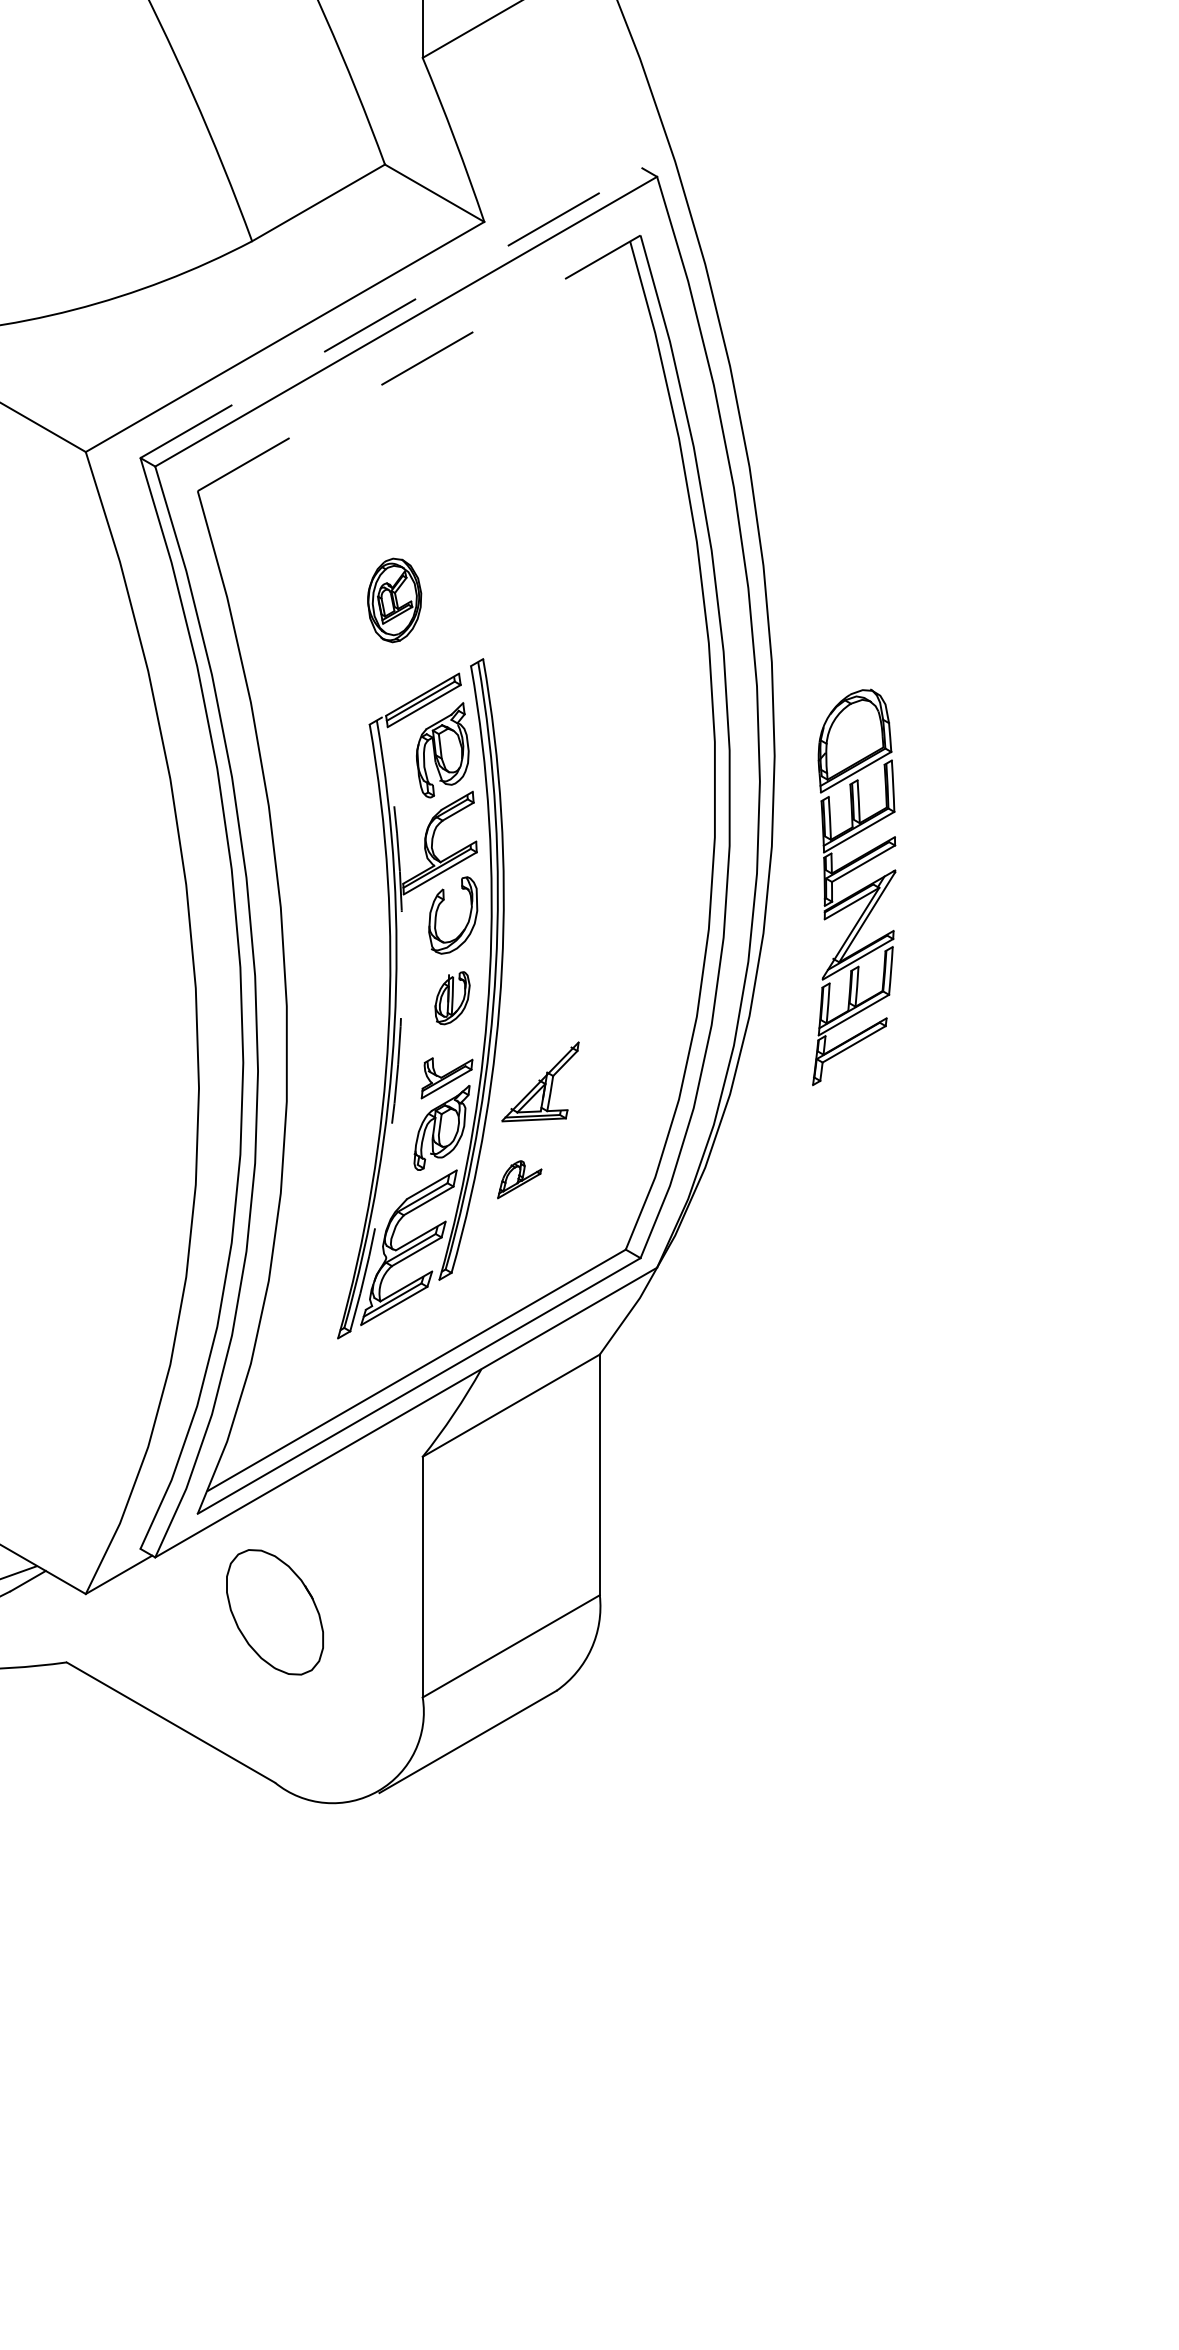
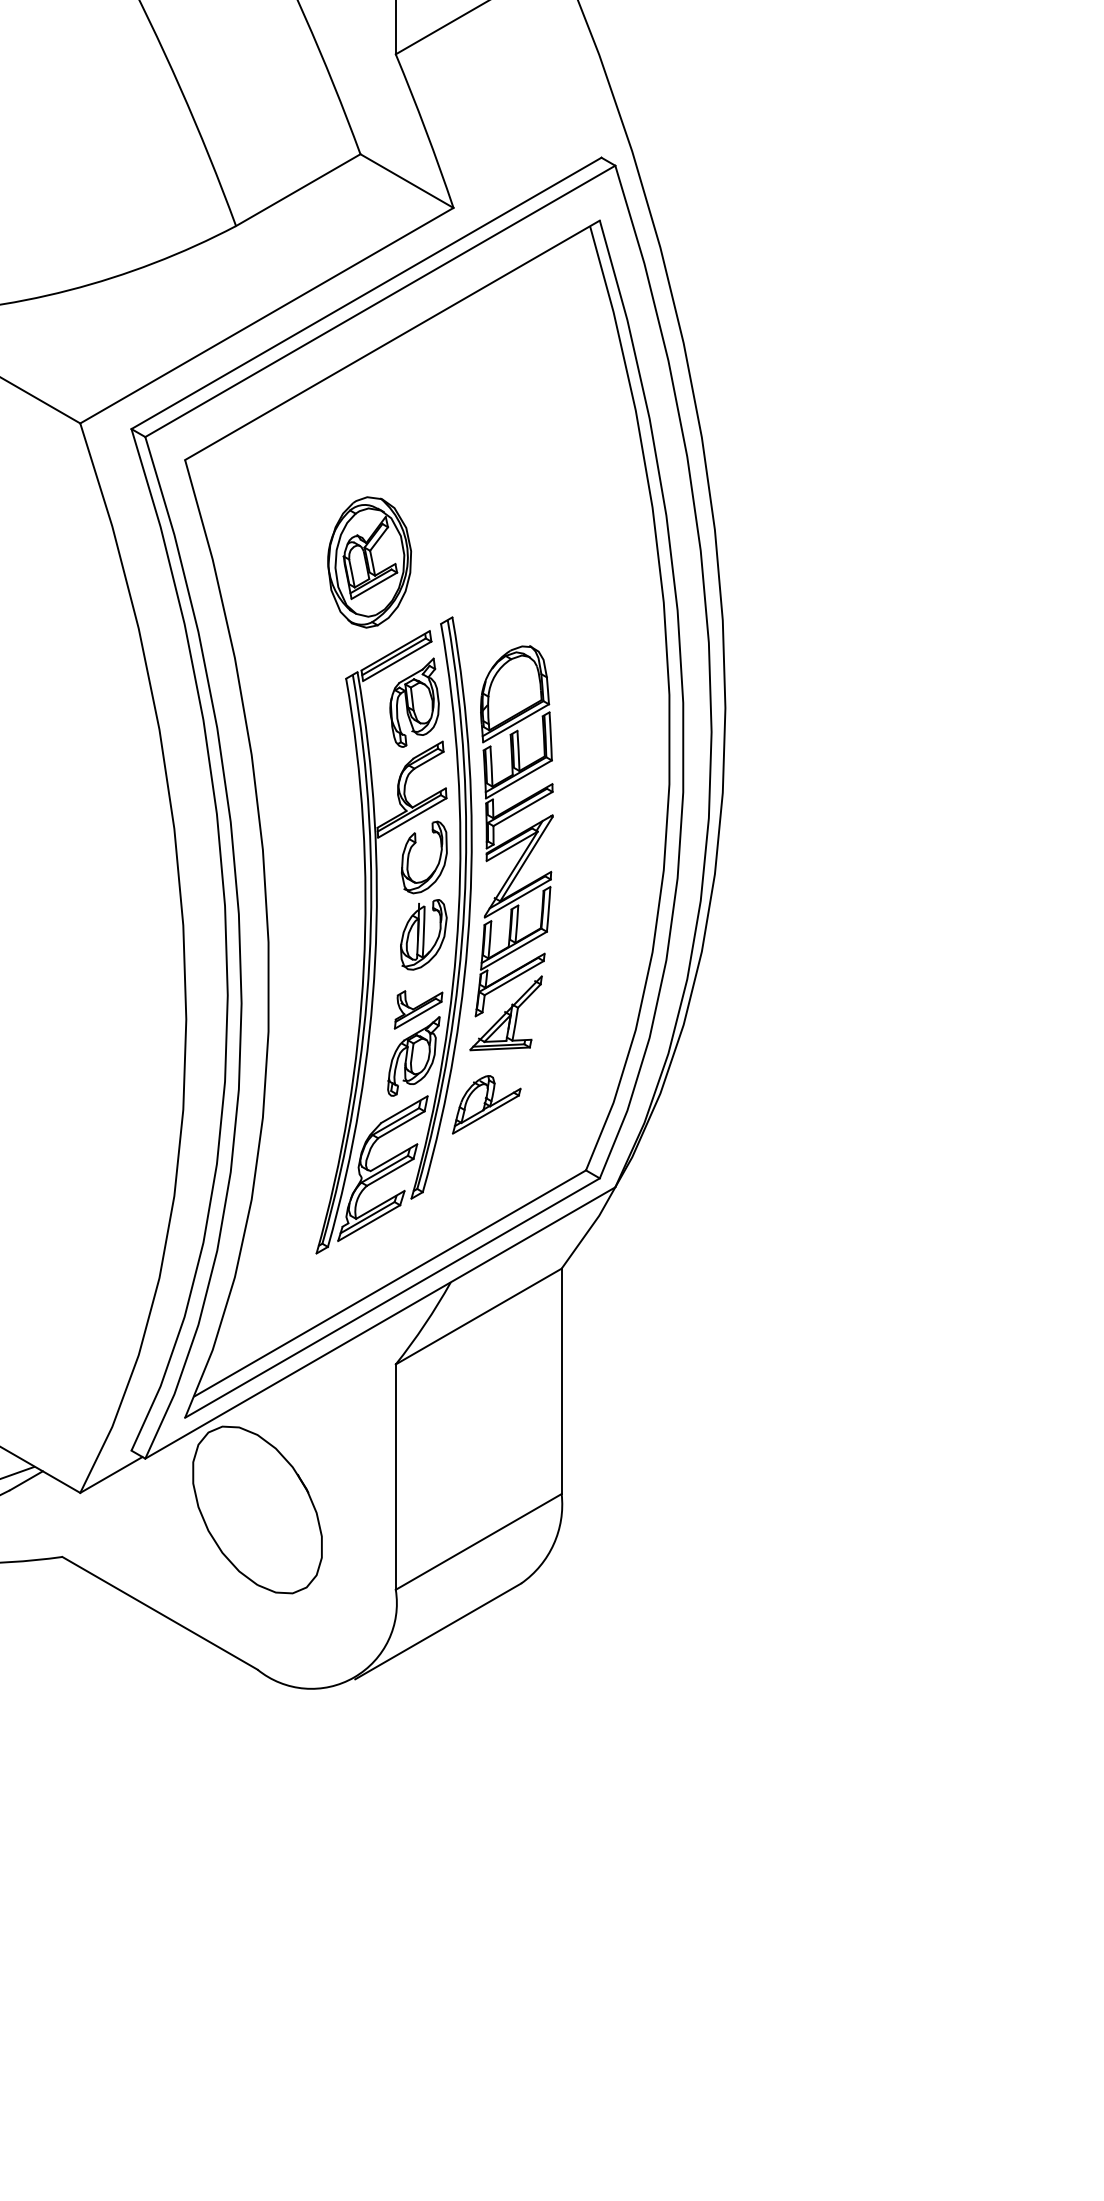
line: (391, 313) -> (366, 293), dashed -> solid
line: (419, 363) -> (392, 340), dashed -> solid
part: (394, 600) -> (369, 562), size x1.67
part: (854, 887) -> (514, 831), moved
part: (452, 998) -> (423, 935), size x1.43
arc: (400, 1026) -> (375, 961), dashed -> solid
part: (519, 1179) -> (486, 1104), size x1.67
part: (274, 1612) -> (257, 1510), size x1.43

